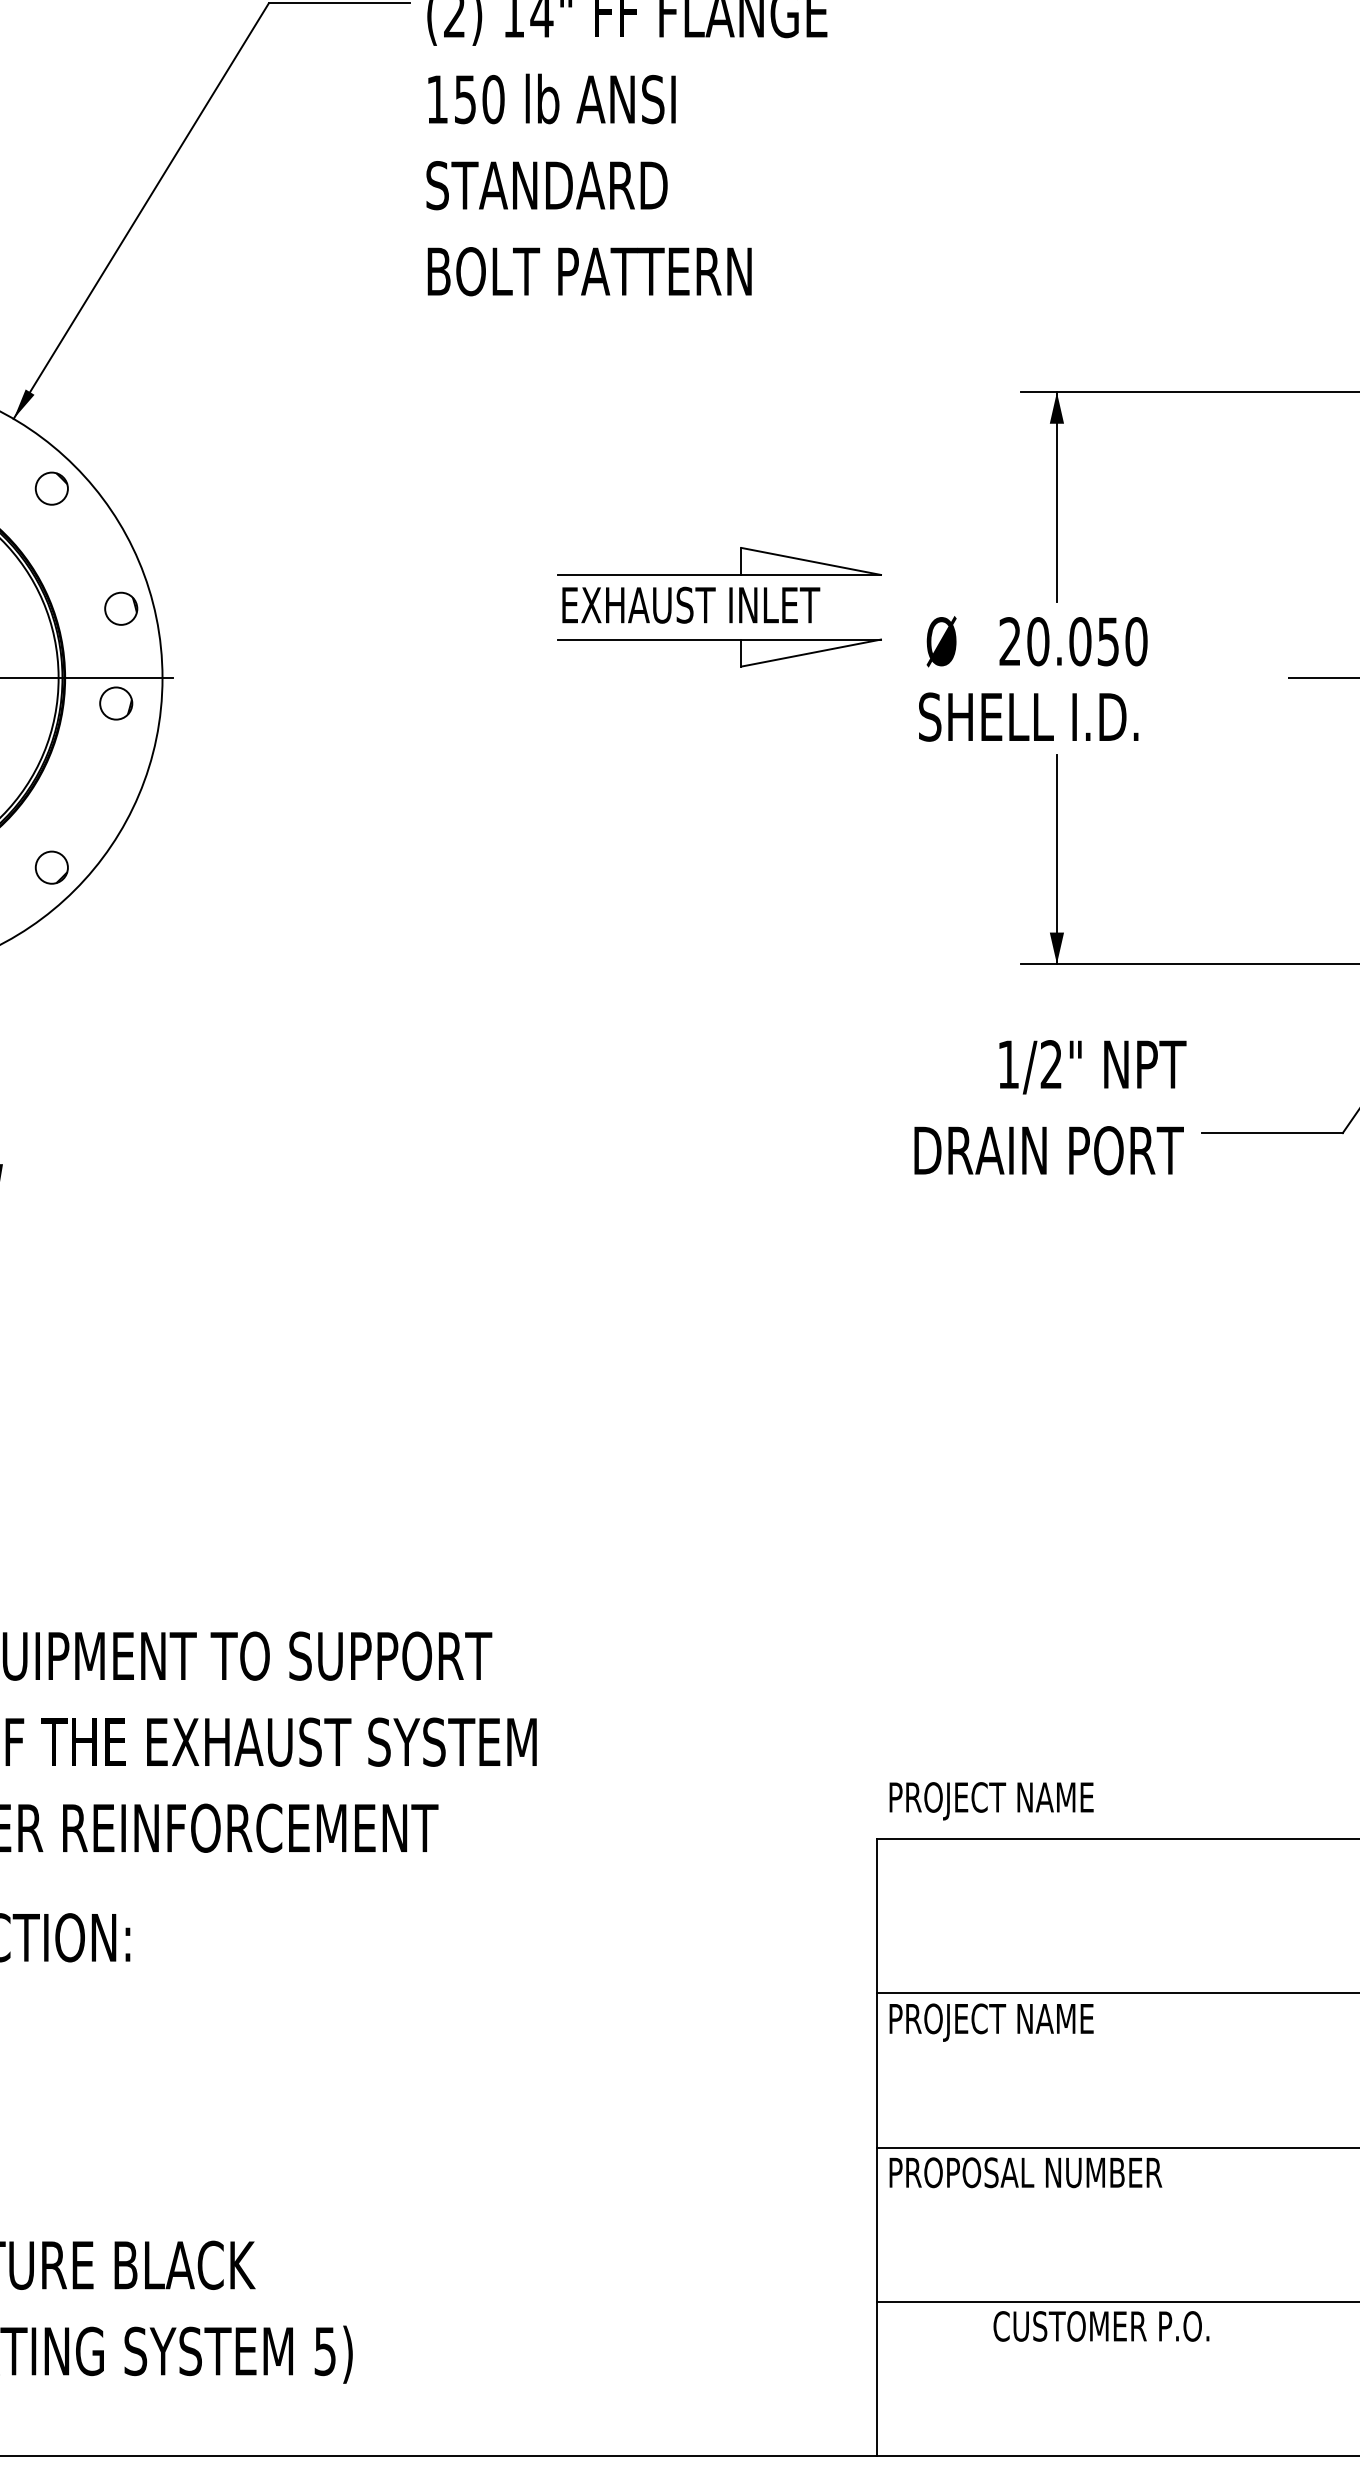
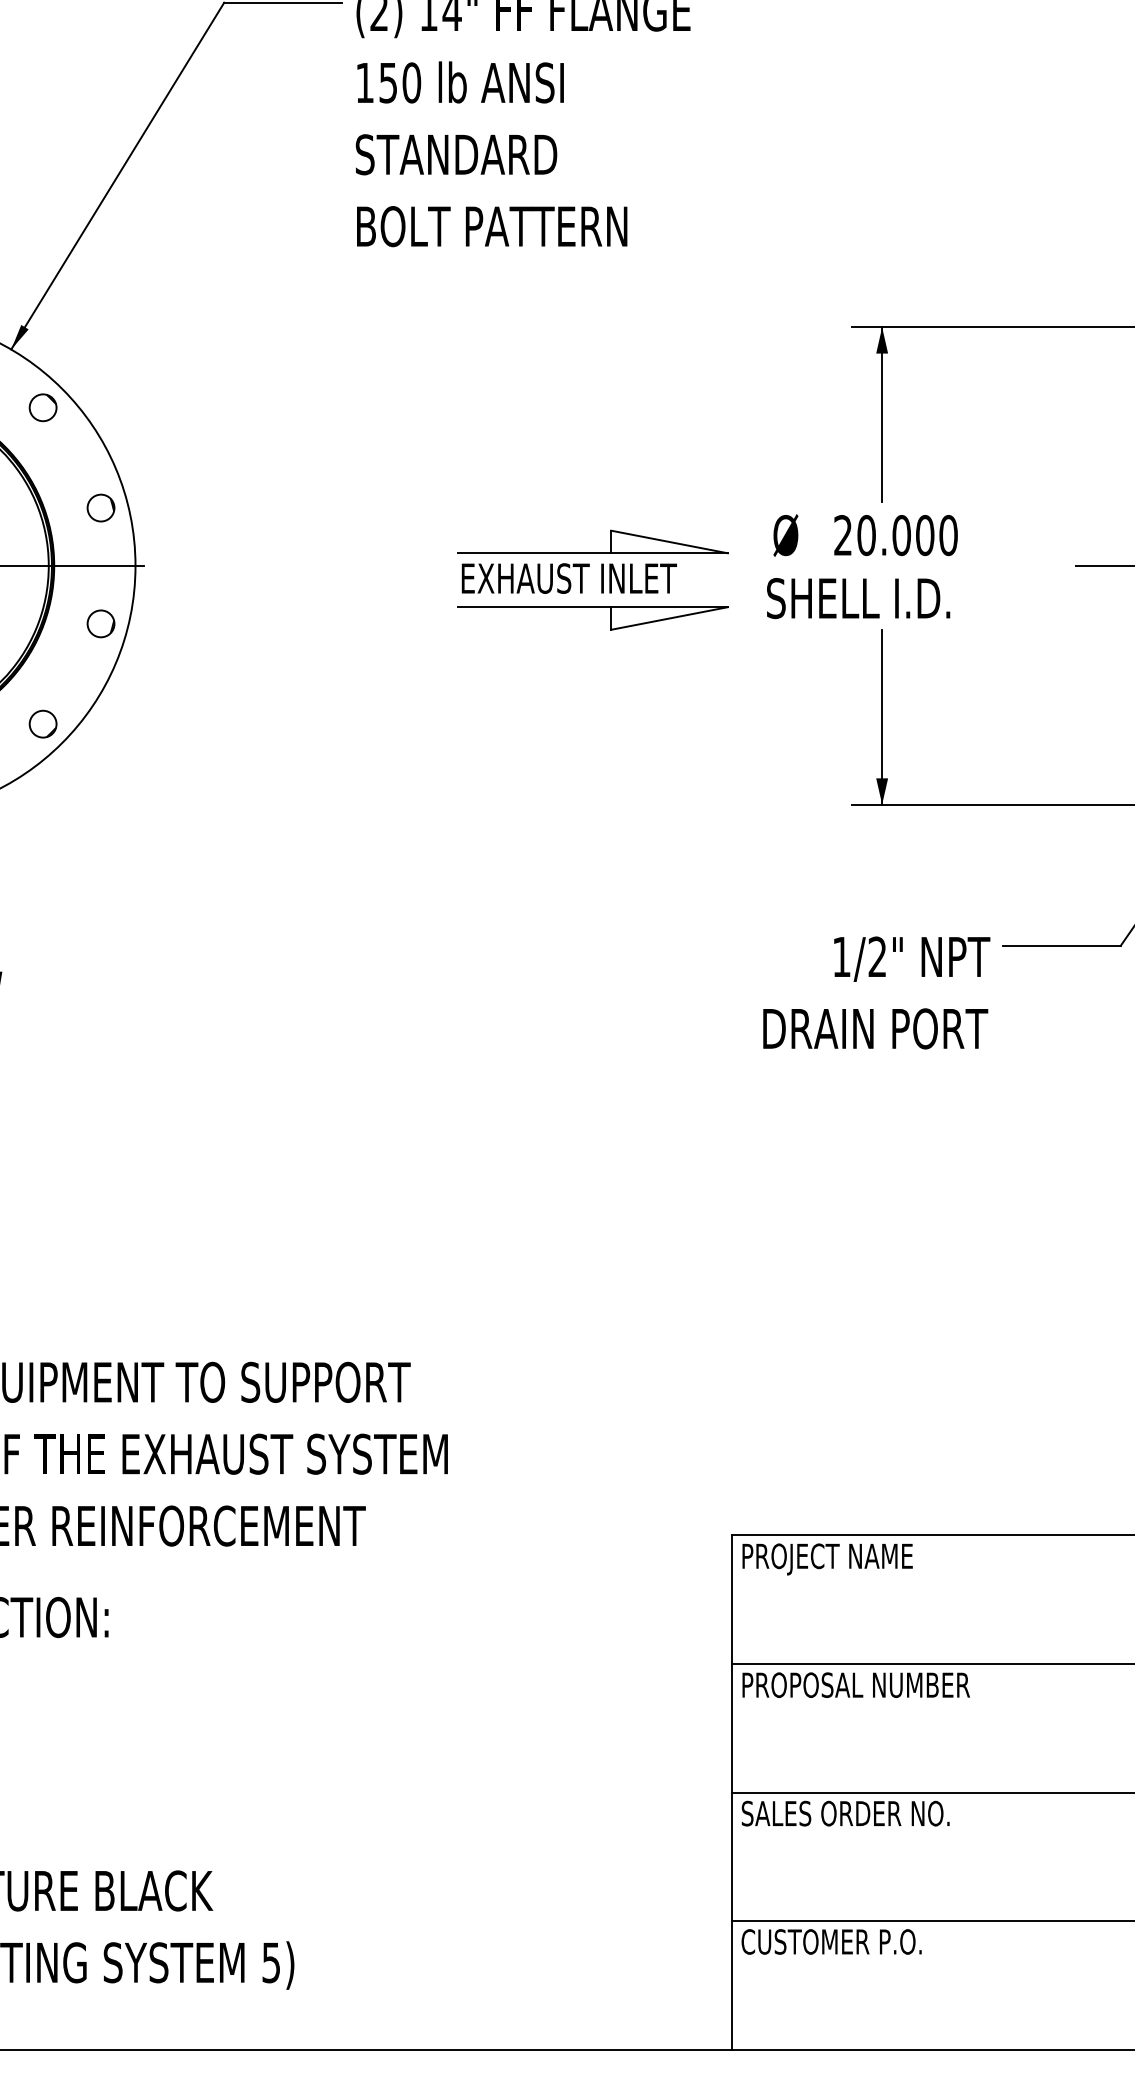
part: (729, 607) -> (601, 580), moved
text: (1108, 641) -> (925, 535), 20.050 -> 20.000
circle: (116, 703) -> (101, 623), moved
text: (1050, 1107) -> (876, 992), moved
text: (991, 1801) -> (827, 1559), moved
text: (1052, 2022) -> (878, 1688), PROJECT NAME -> PROPOSAL NUMBER
text: (1025, 2172) -> (855, 1813), PROPOSAL NUMBER -> SALES ORDER NO.
text: (1101, 2326) -> (831, 1942), moved

